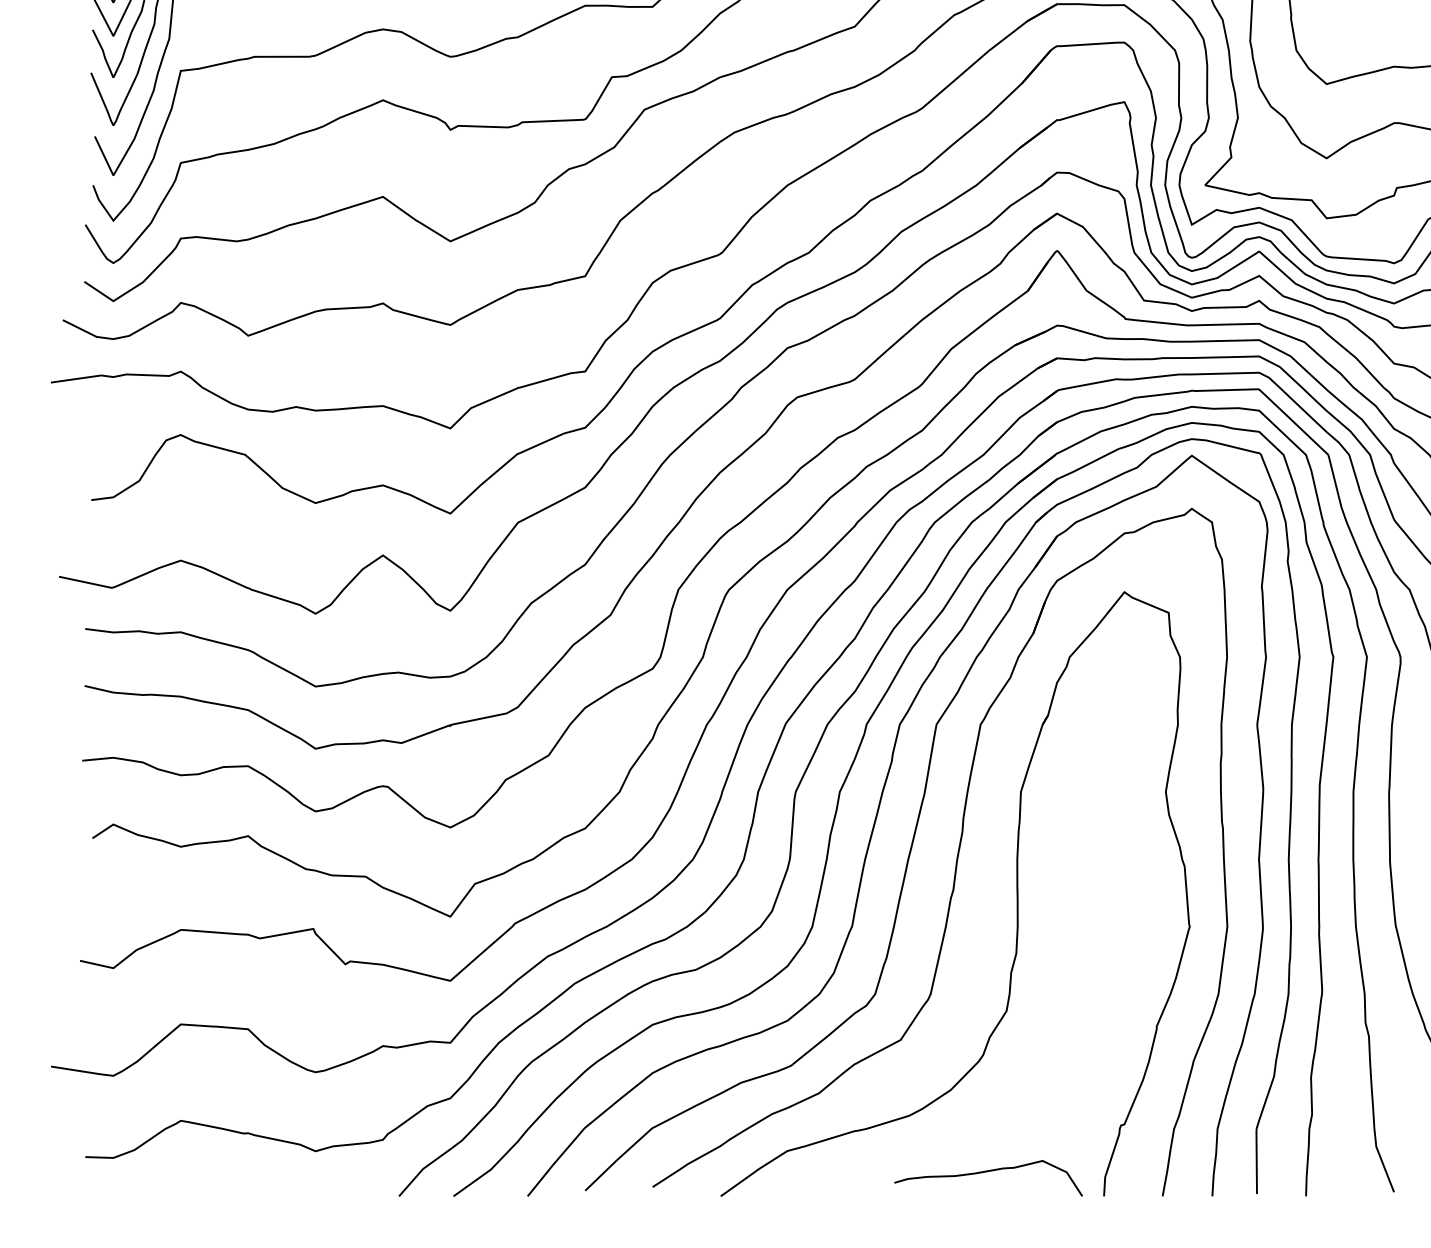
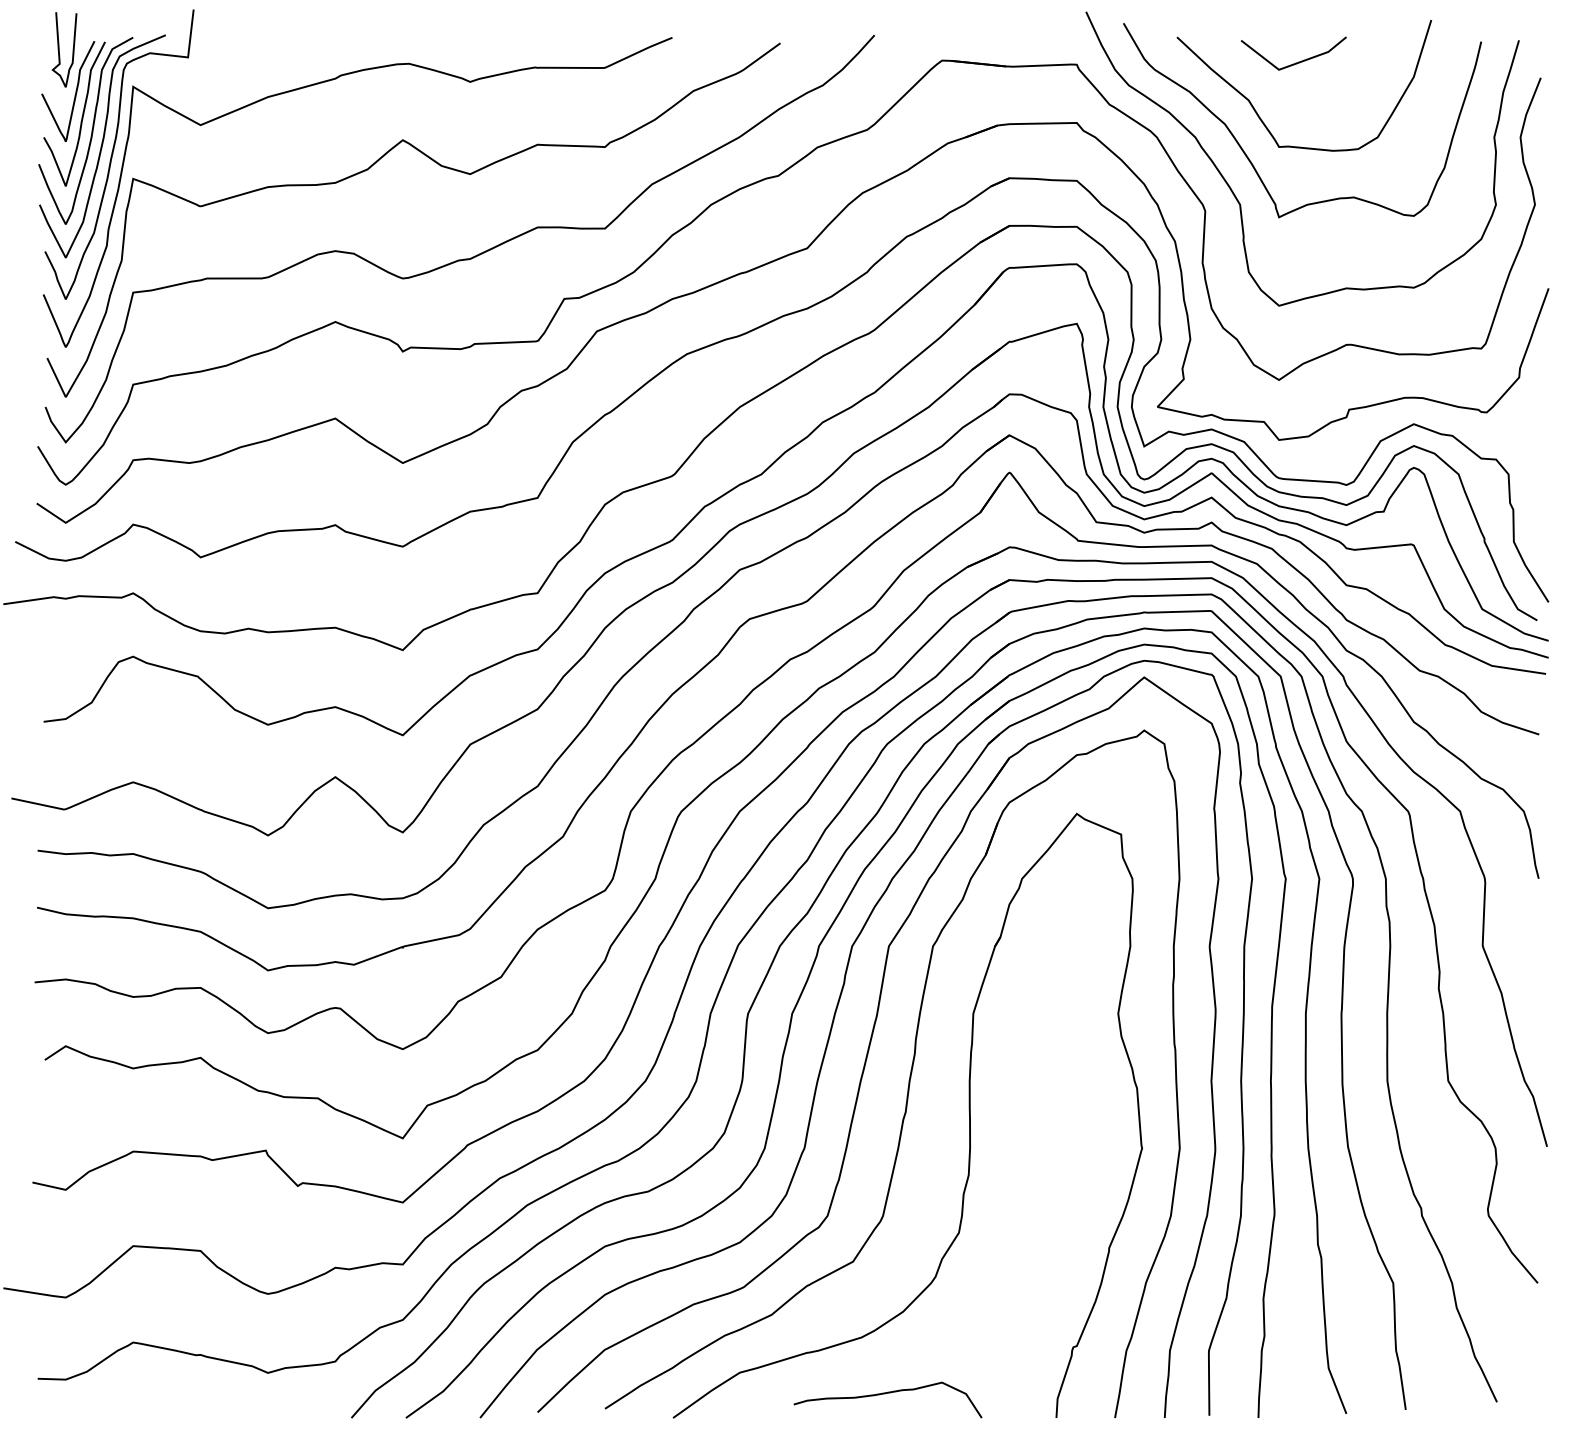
curve: (986, 1172) -> (885, 1394), moved

